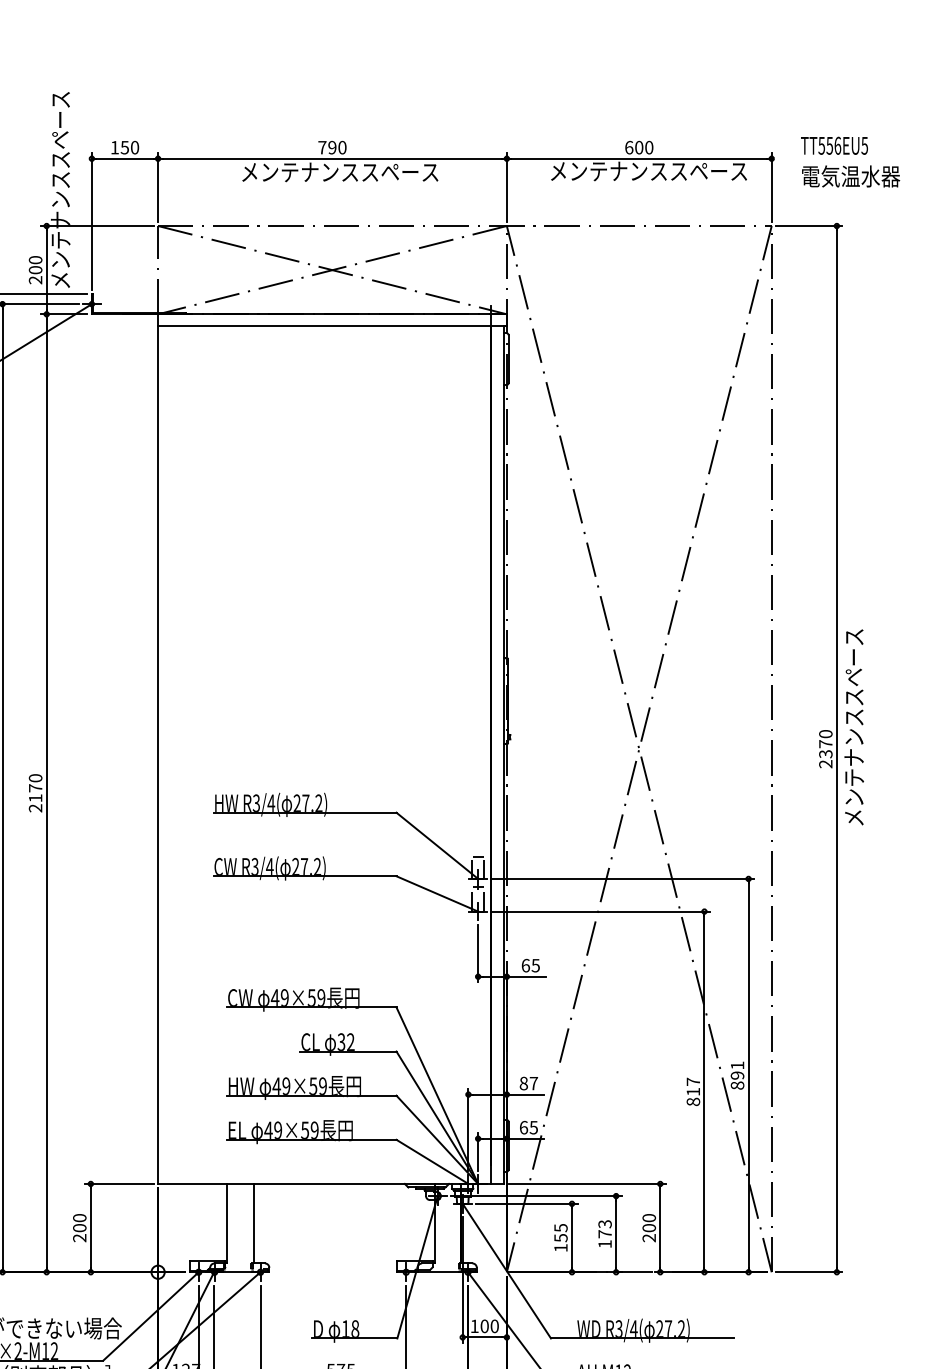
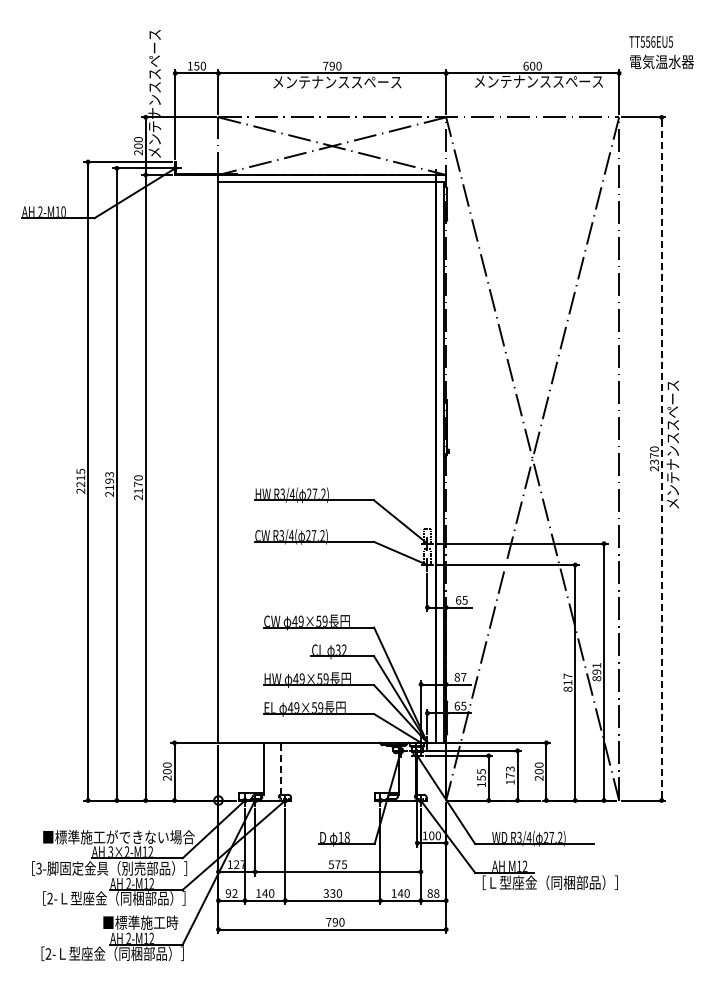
text: (850, 161) -> (661, 52), moved
line: (836, 748) -> (661, 458), solid -> dashed
line: (253, 1223) -> (280, 768), solid -> dashed

